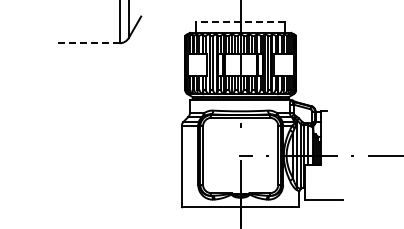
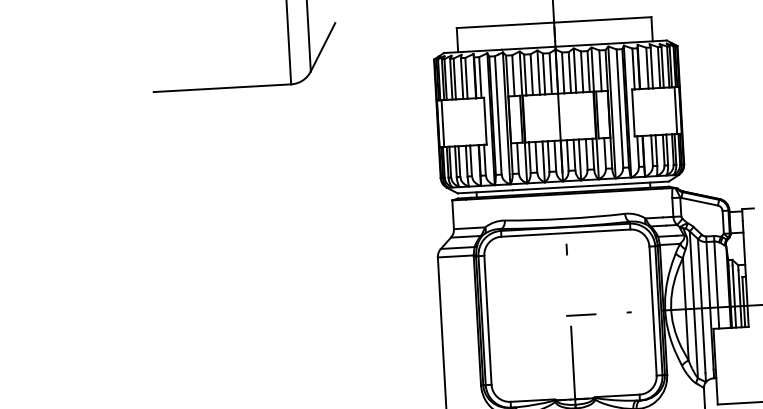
line: (240, 21) -> (553, 21), dashed -> solid
line: (87, 43) -> (220, 88), dashed -> solid

